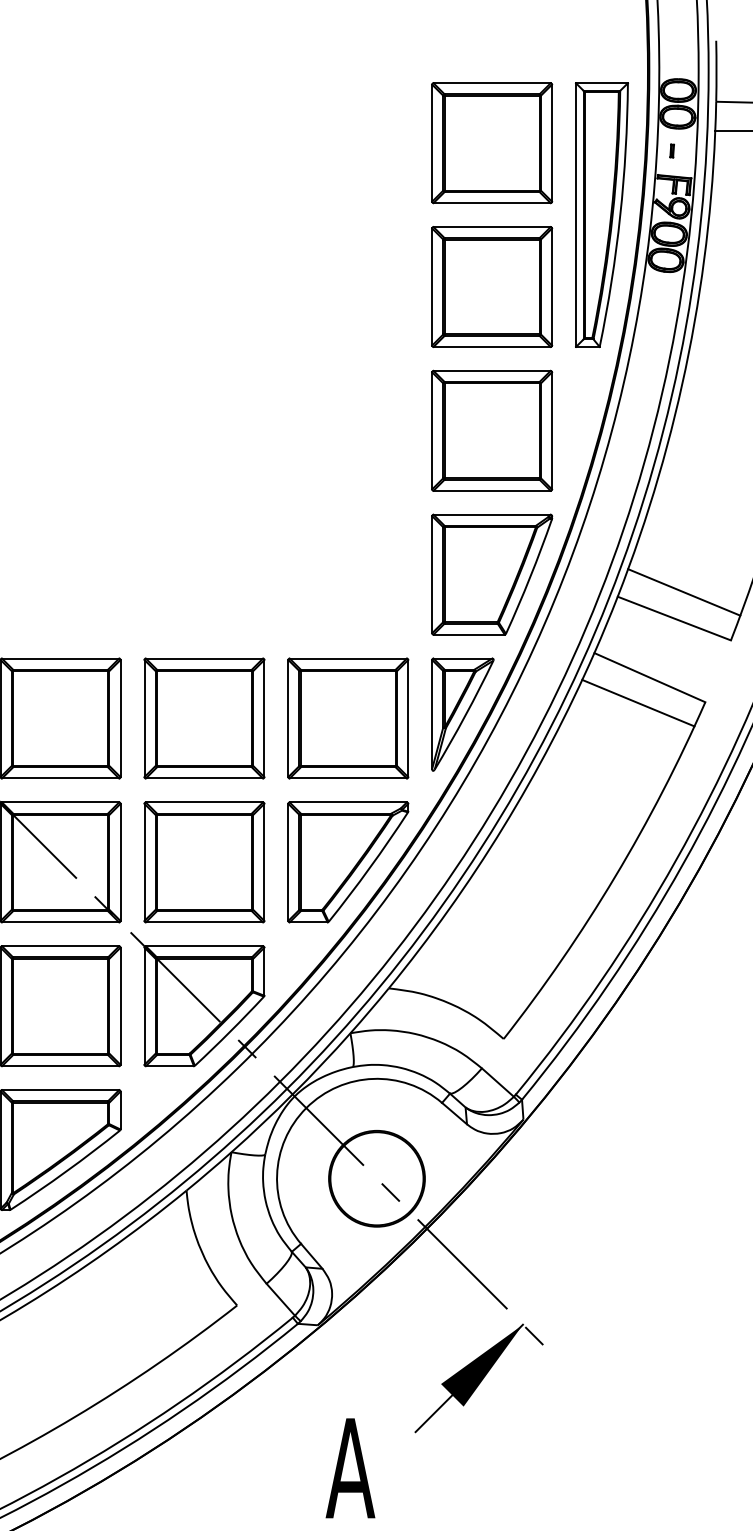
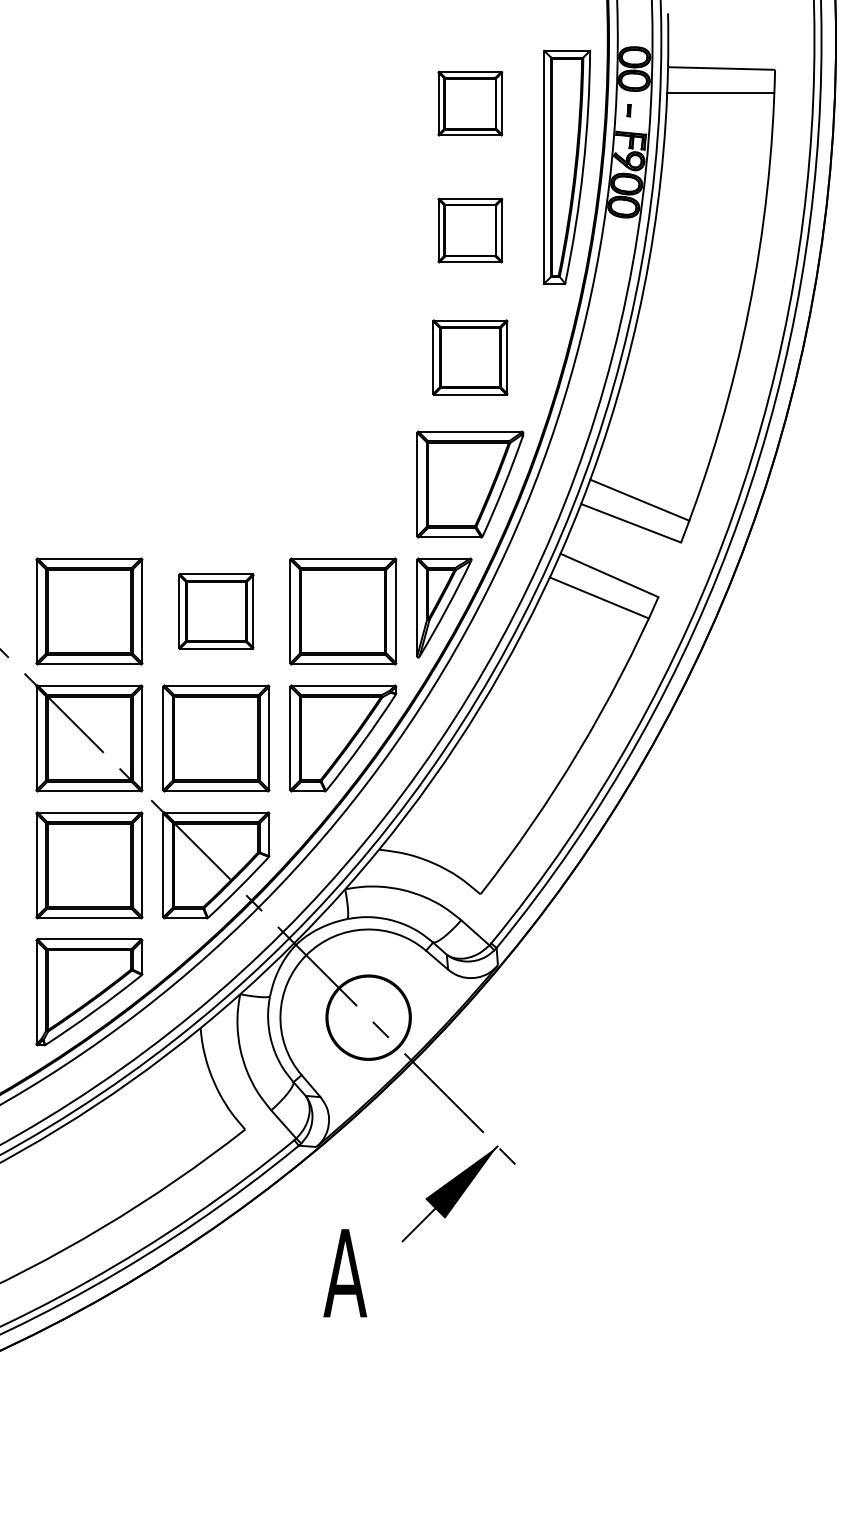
part: (492, 142) -> (470, 103), size x0.6
part: (492, 286) -> (470, 230), size x0.6
part: (492, 430) -> (470, 357), size x0.7
part: (204, 718) -> (216, 611), size x0.7

